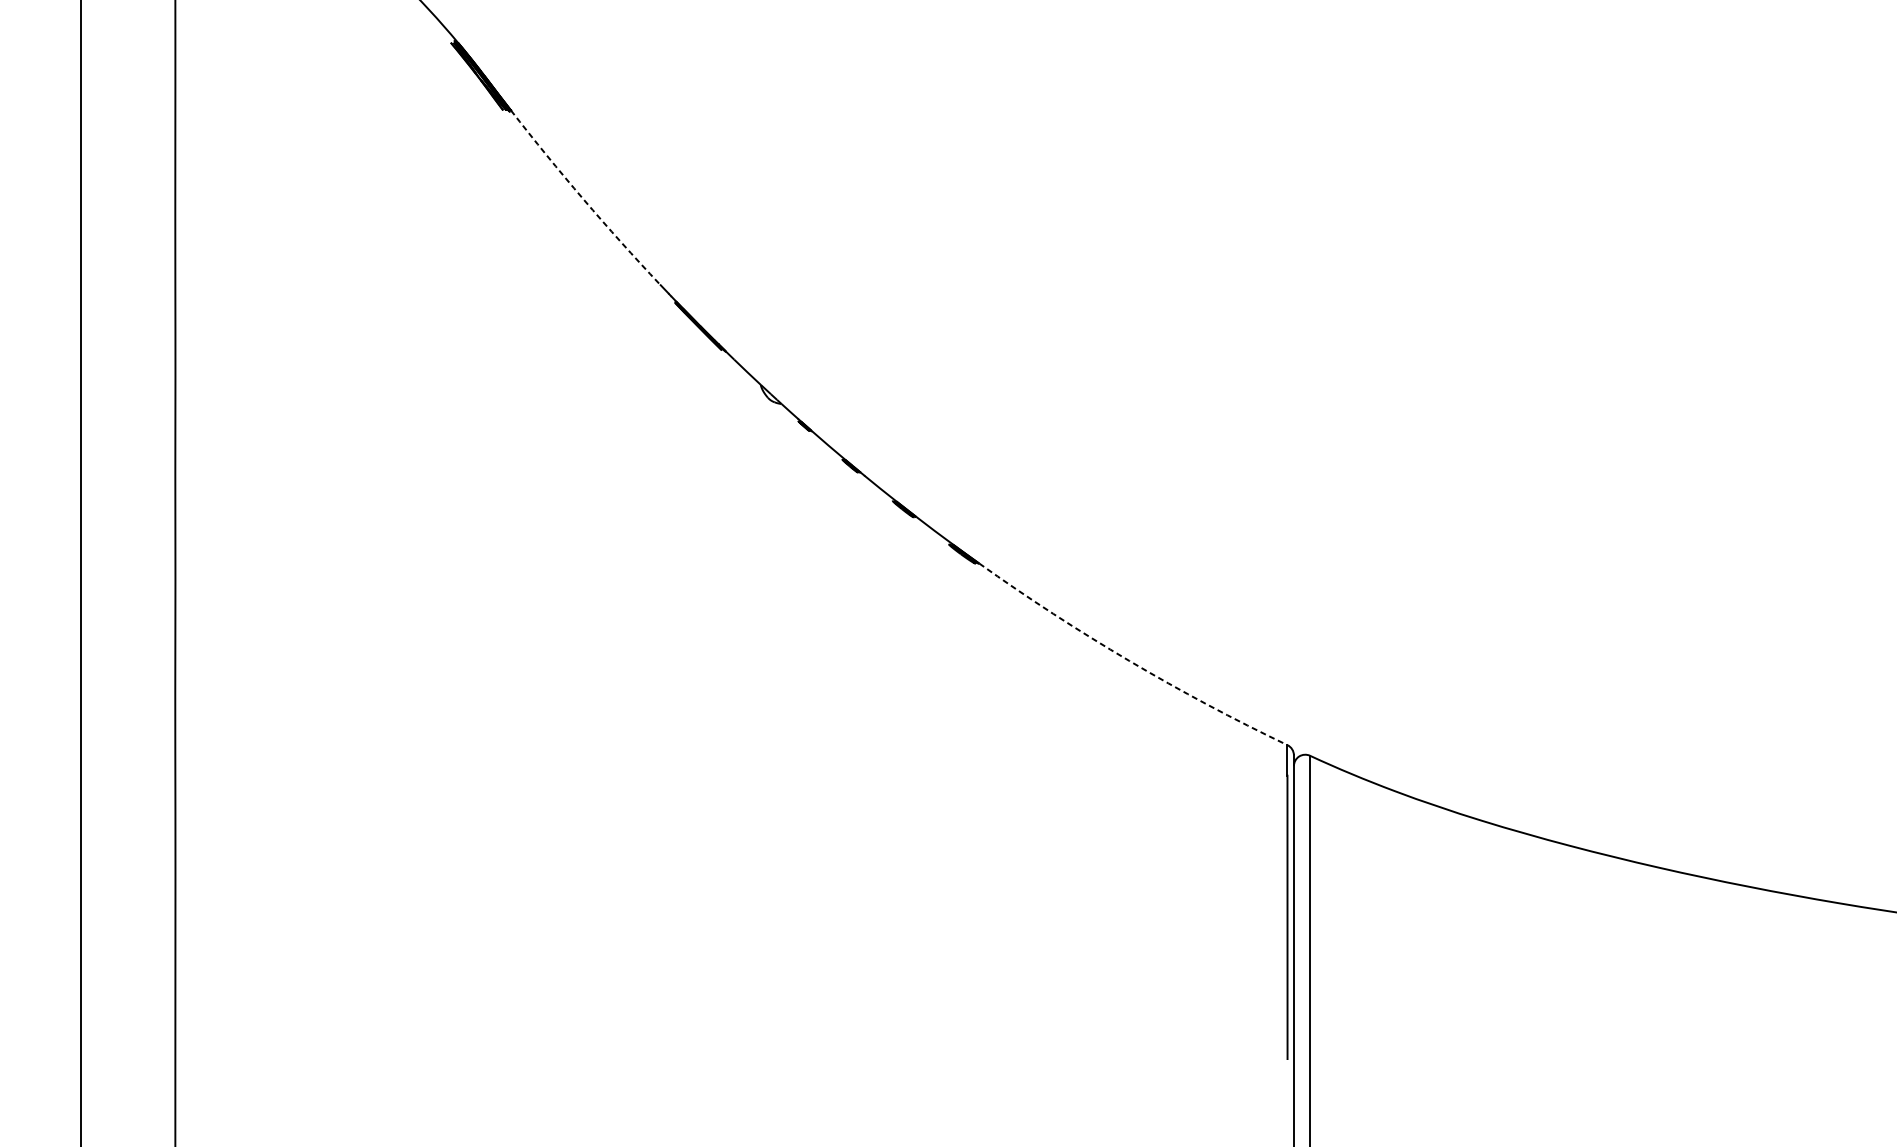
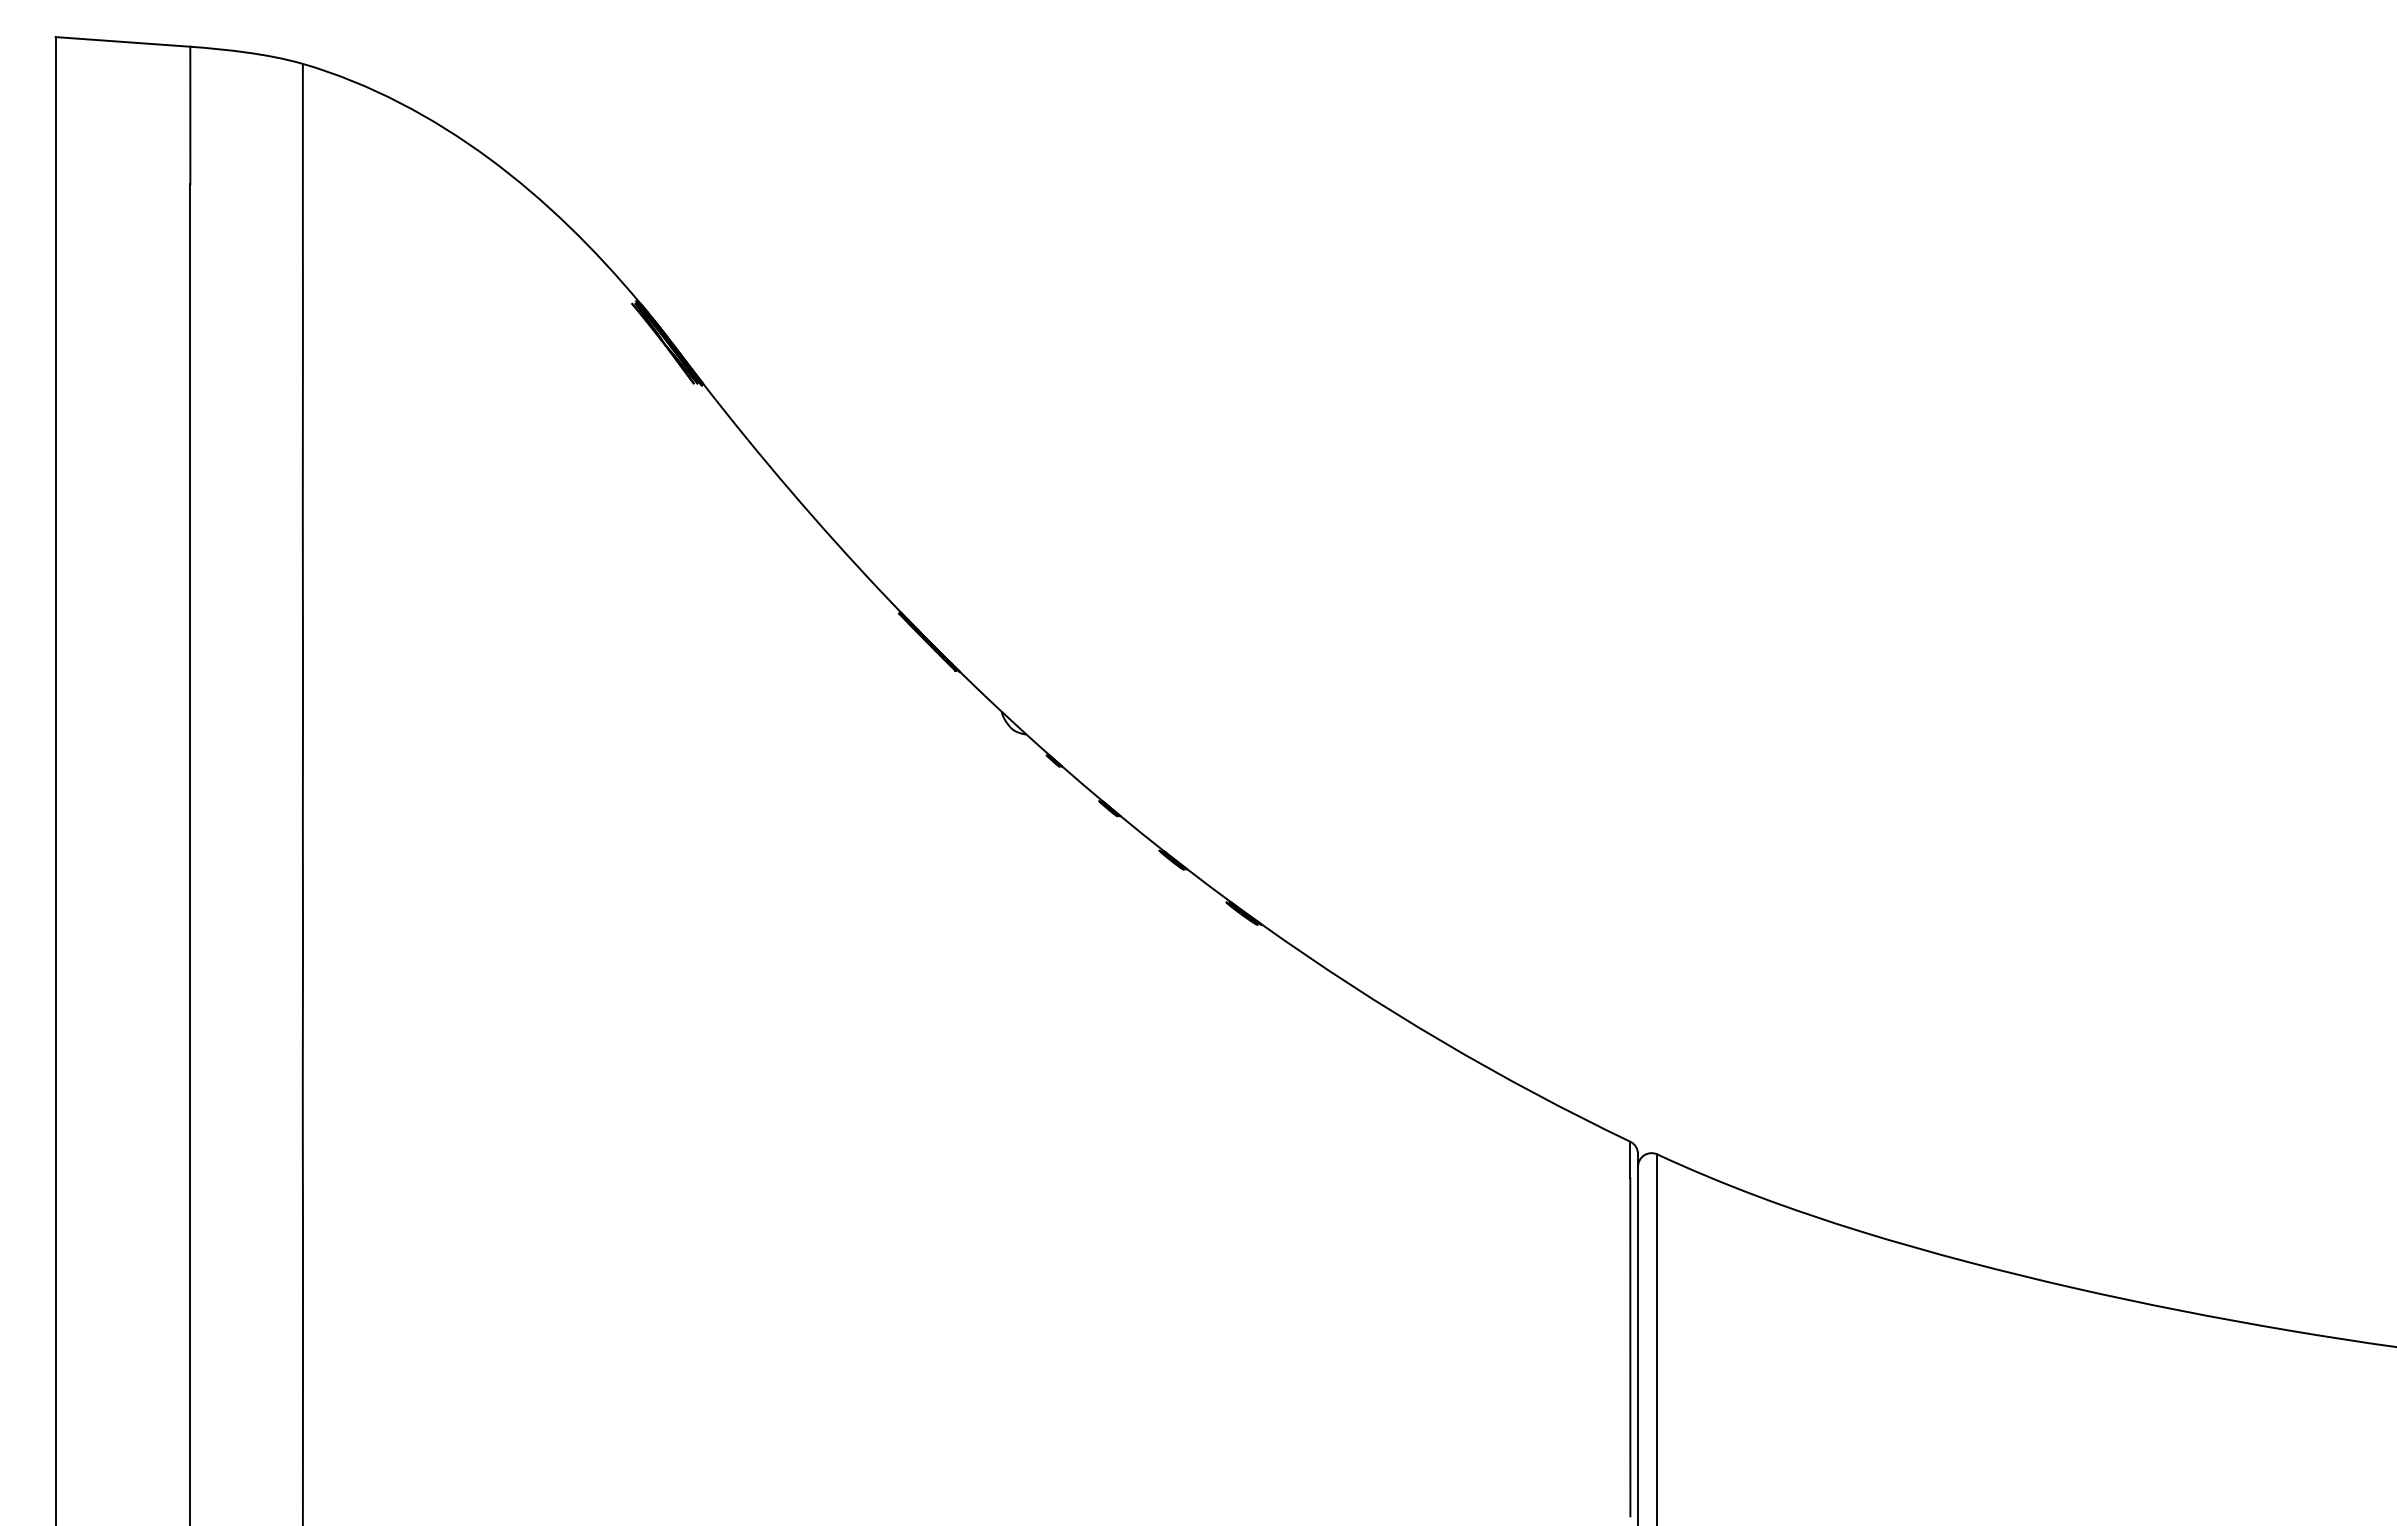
arc: (583, 199) -> (789, 490), dashed -> solid
arc: (1129, 661) -> (1441, 1041), dashed -> solid

